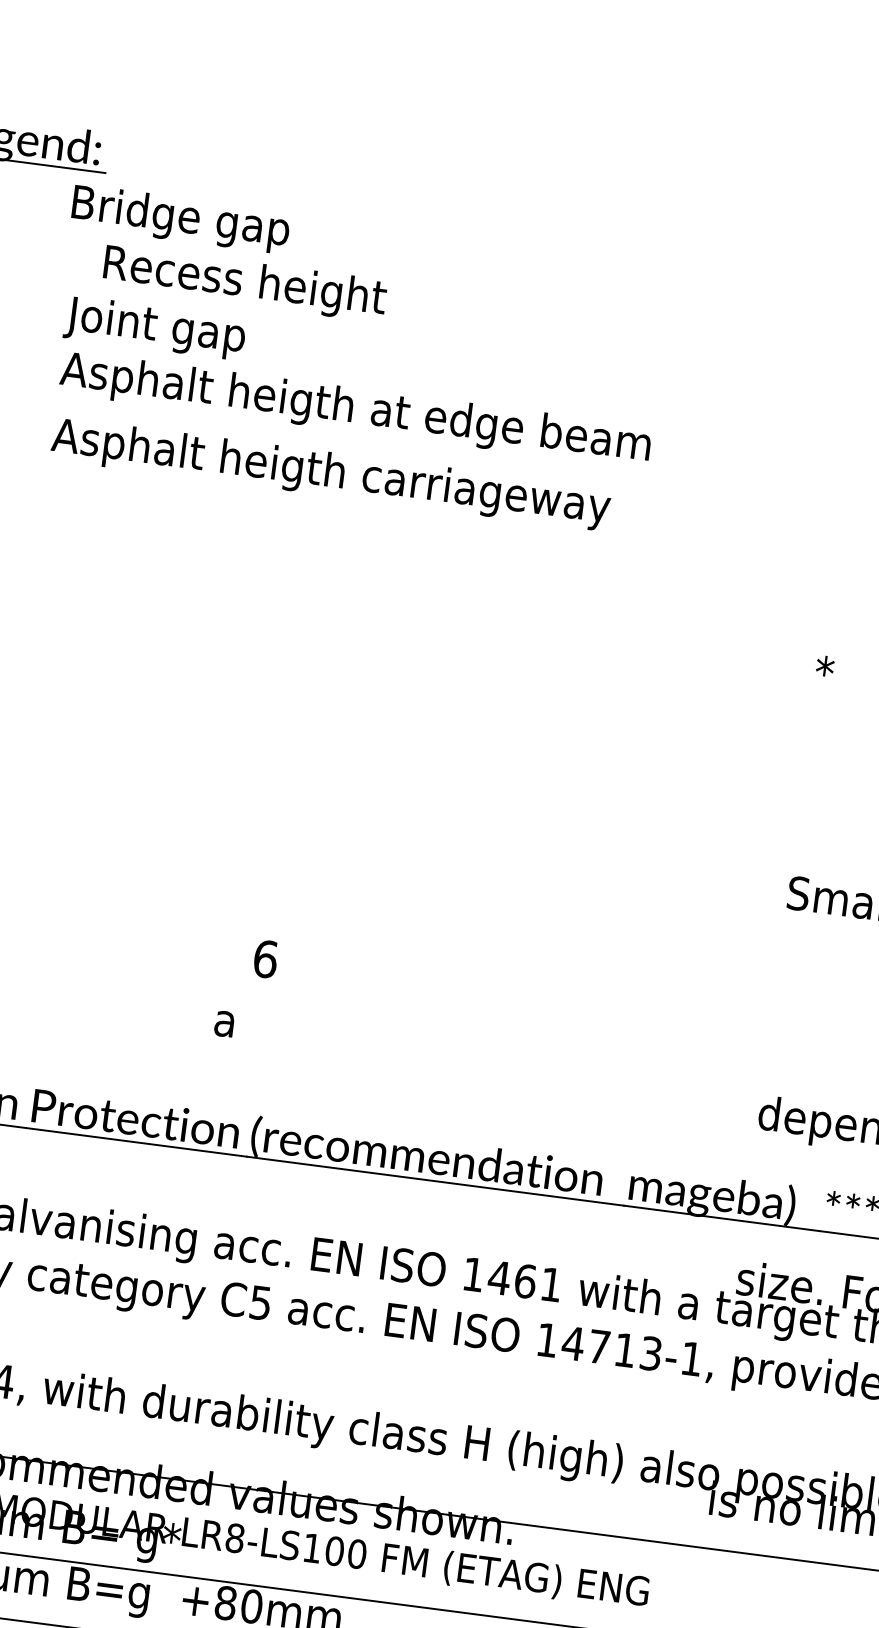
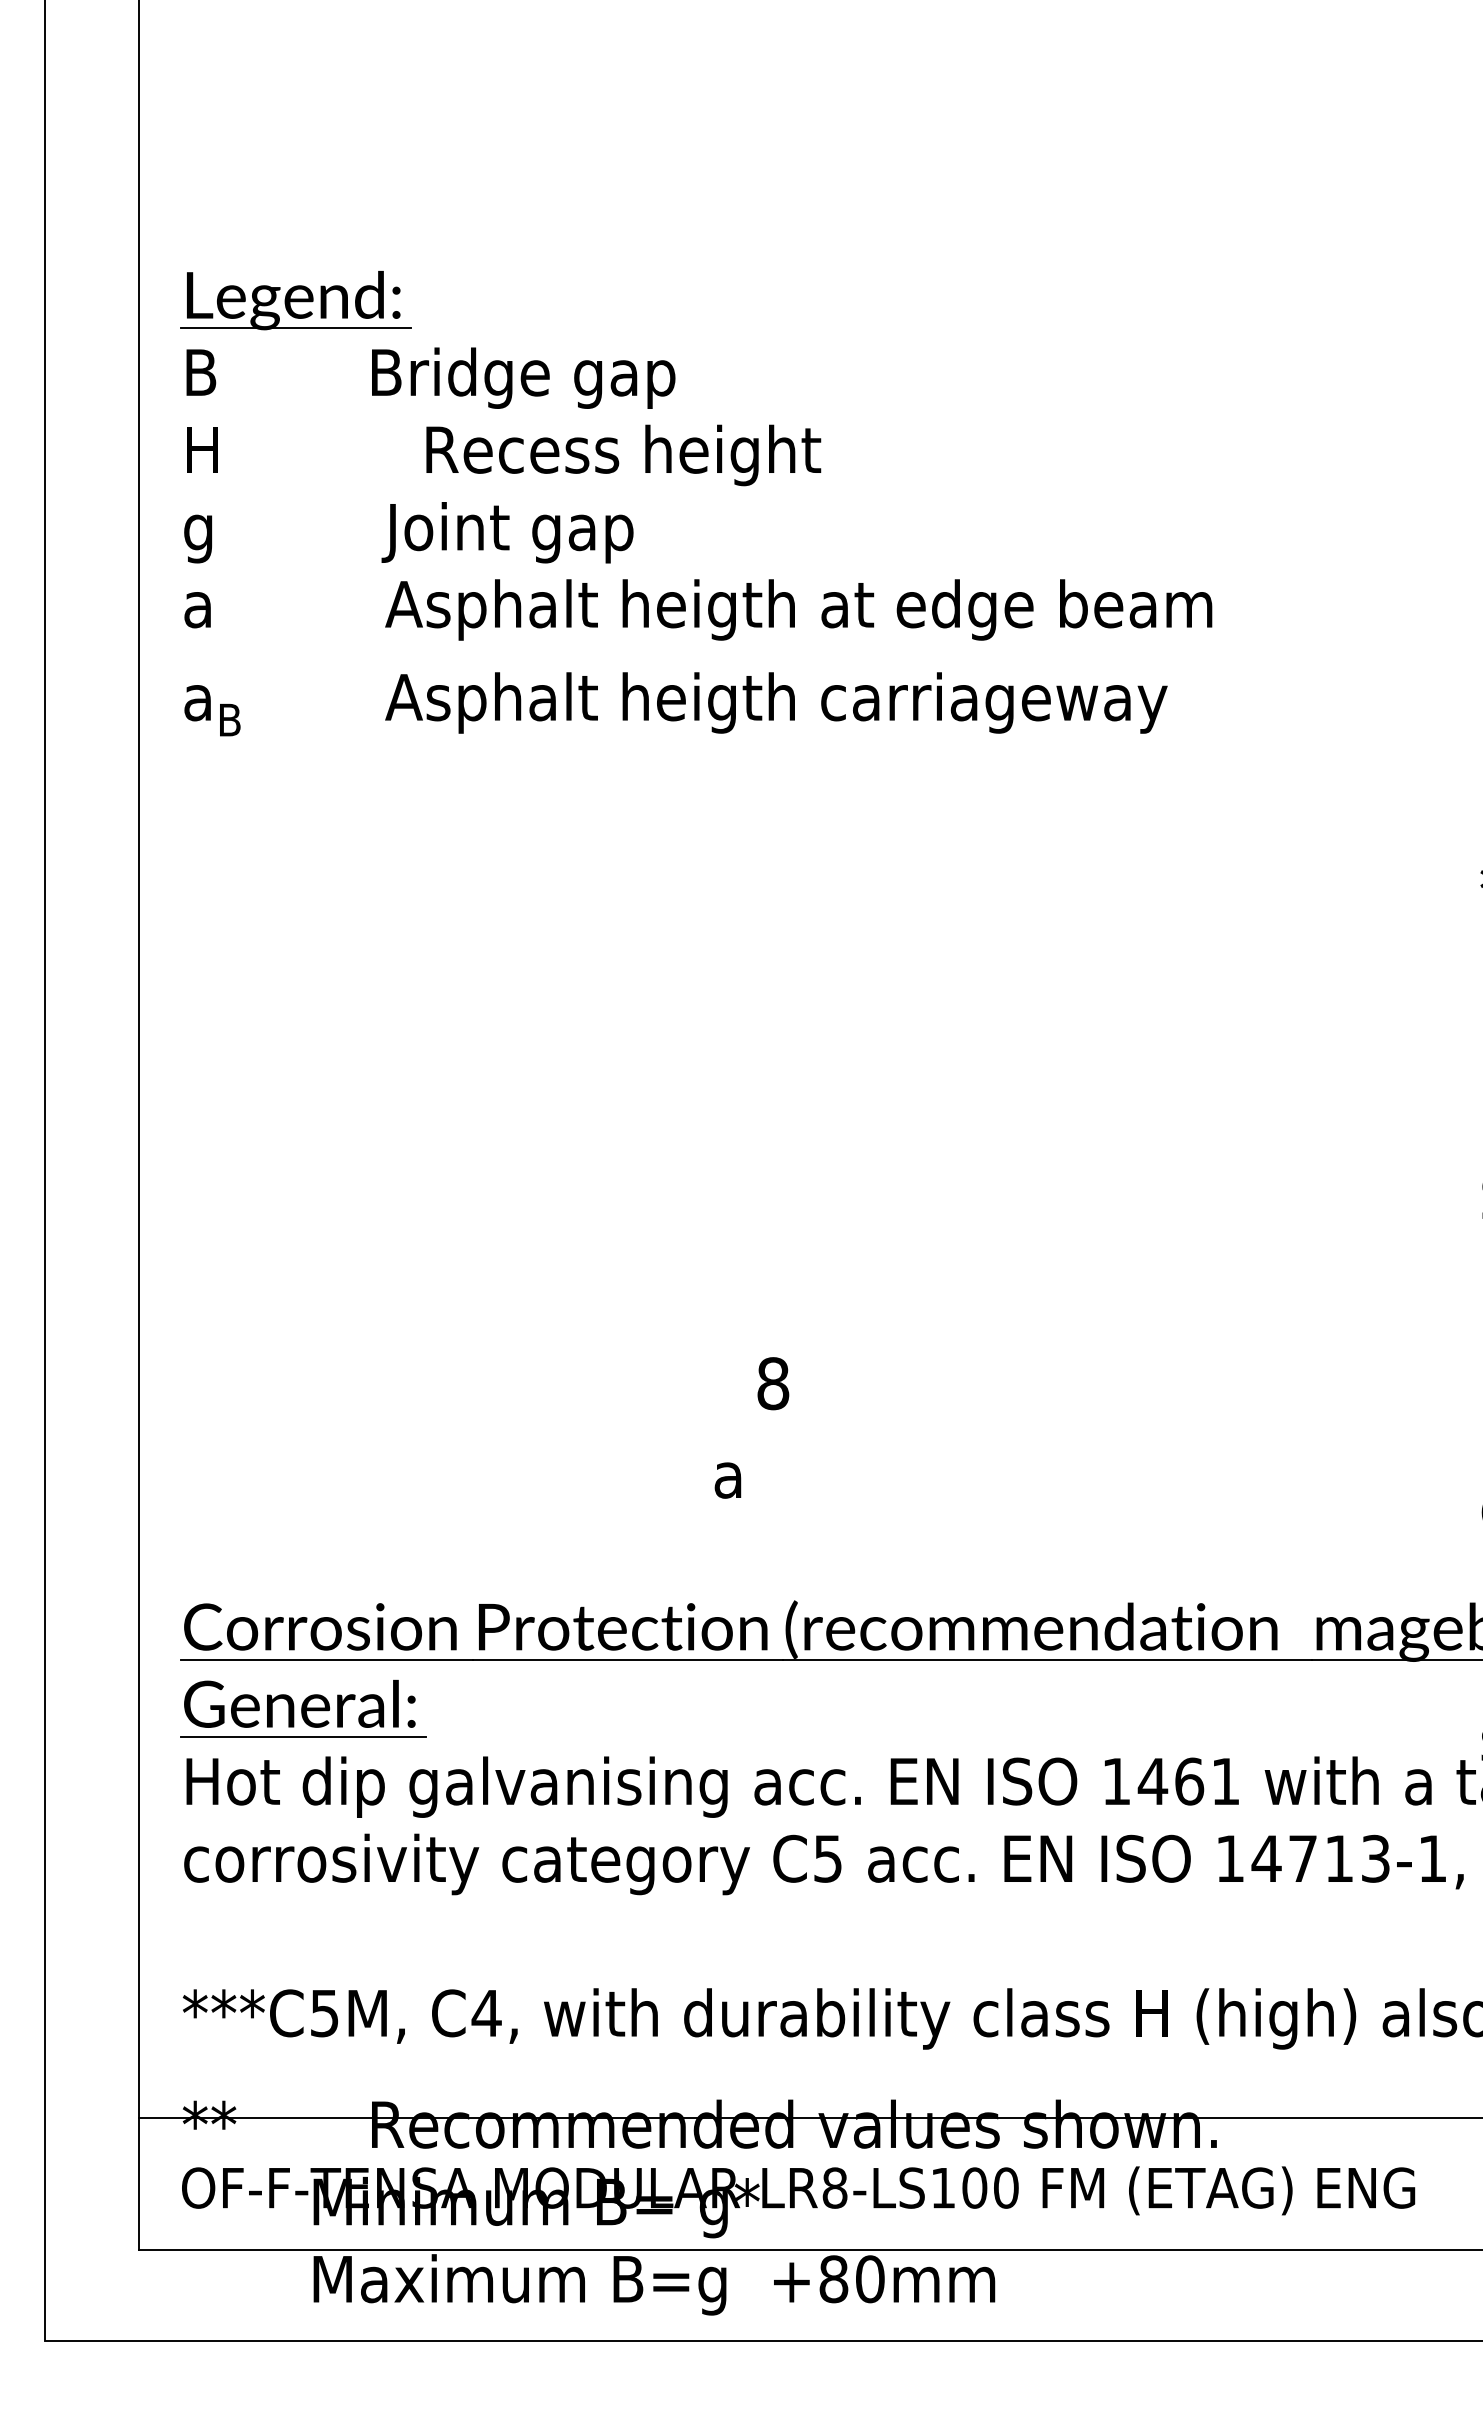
text: (265, 959) -> (773, 1383), 6 -> 8

